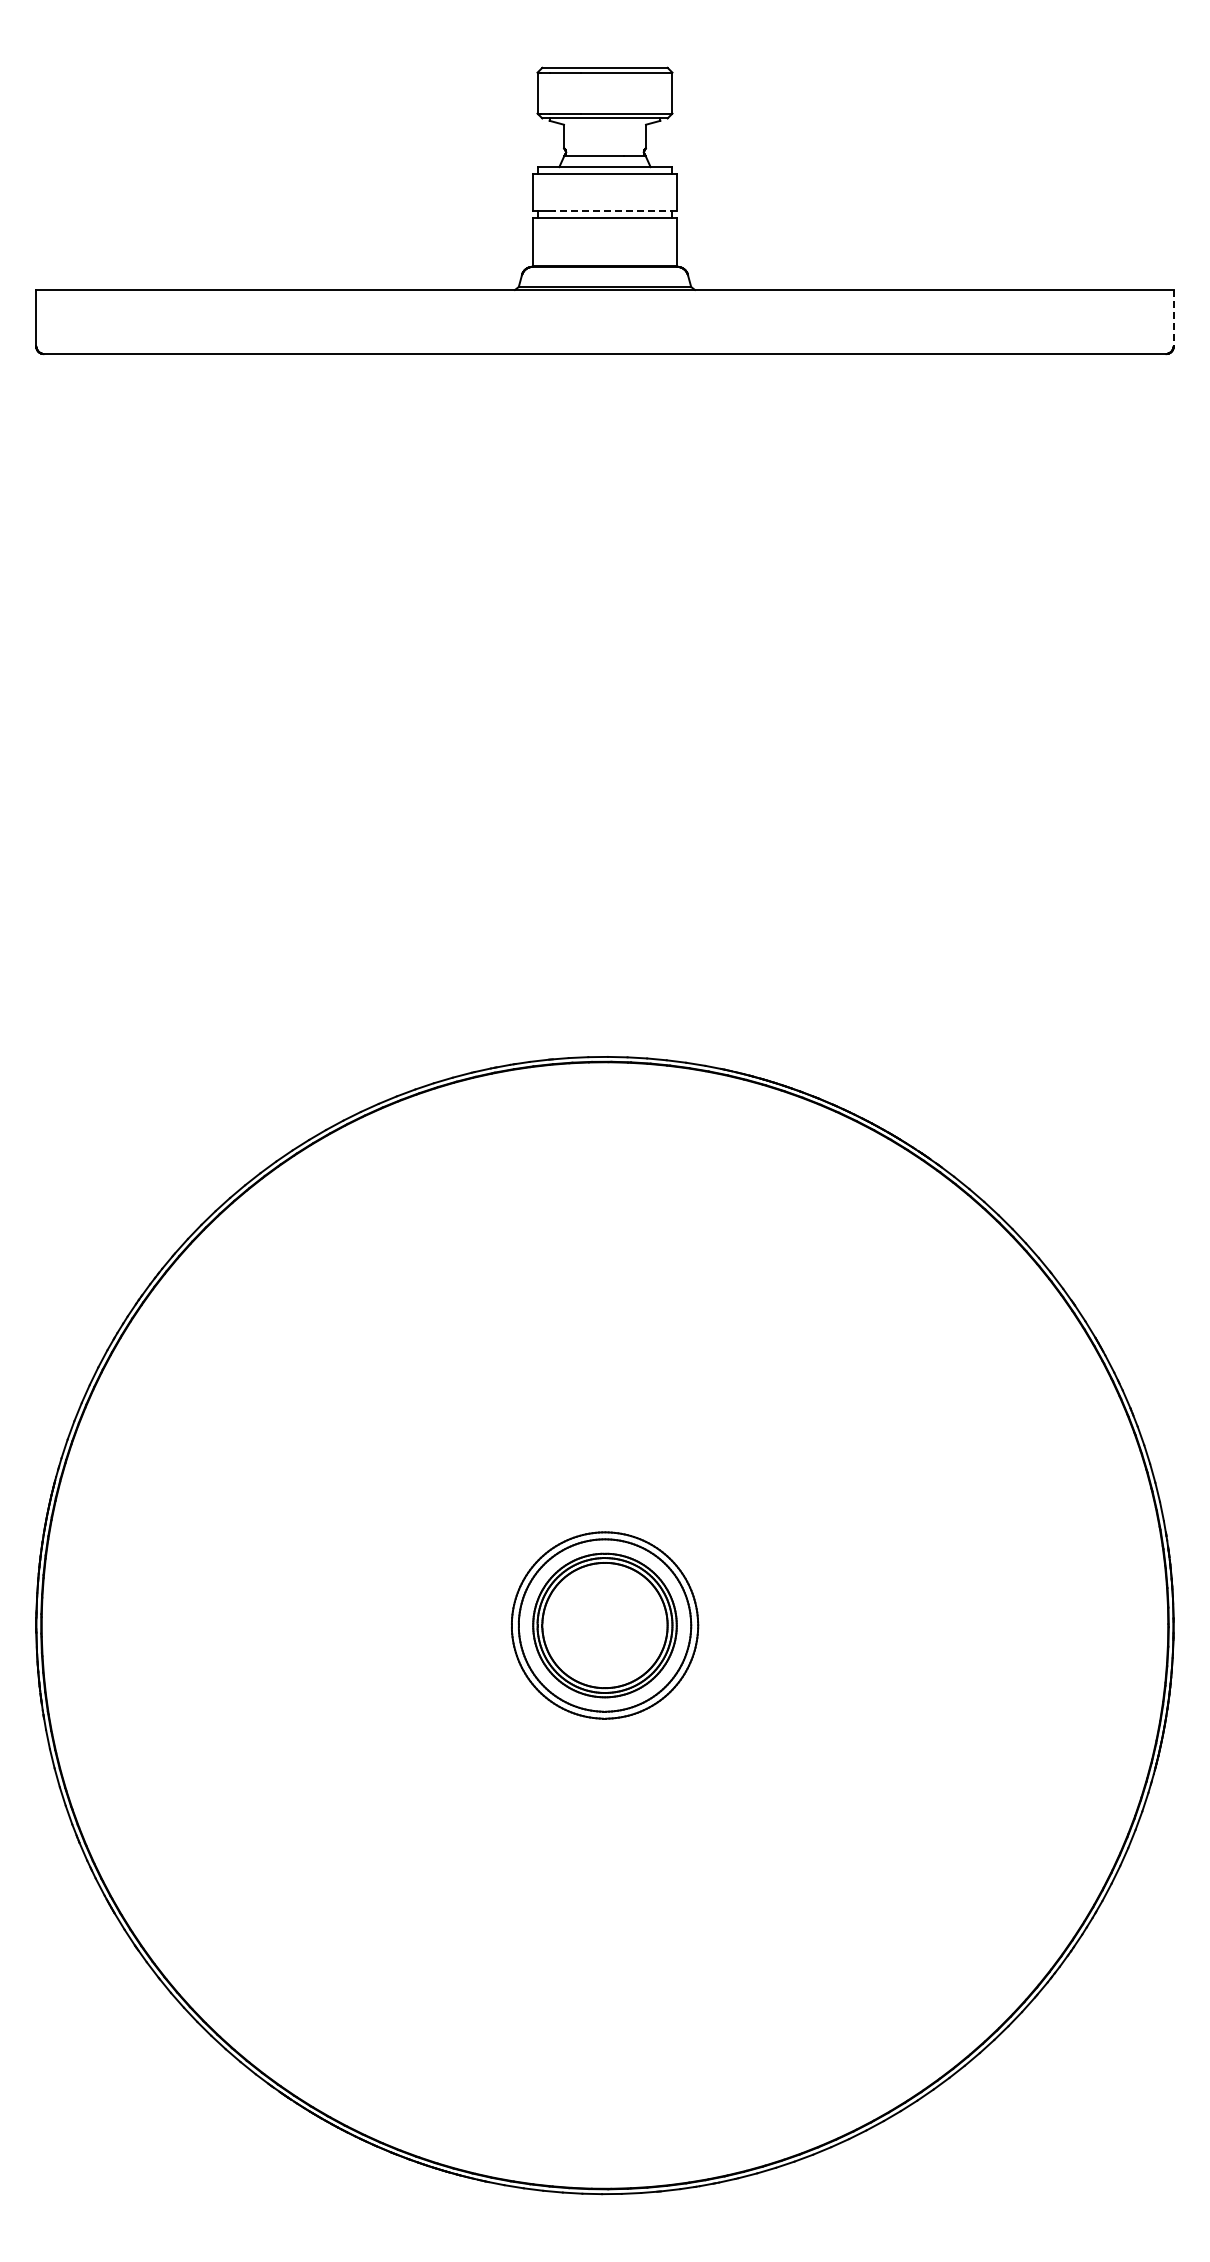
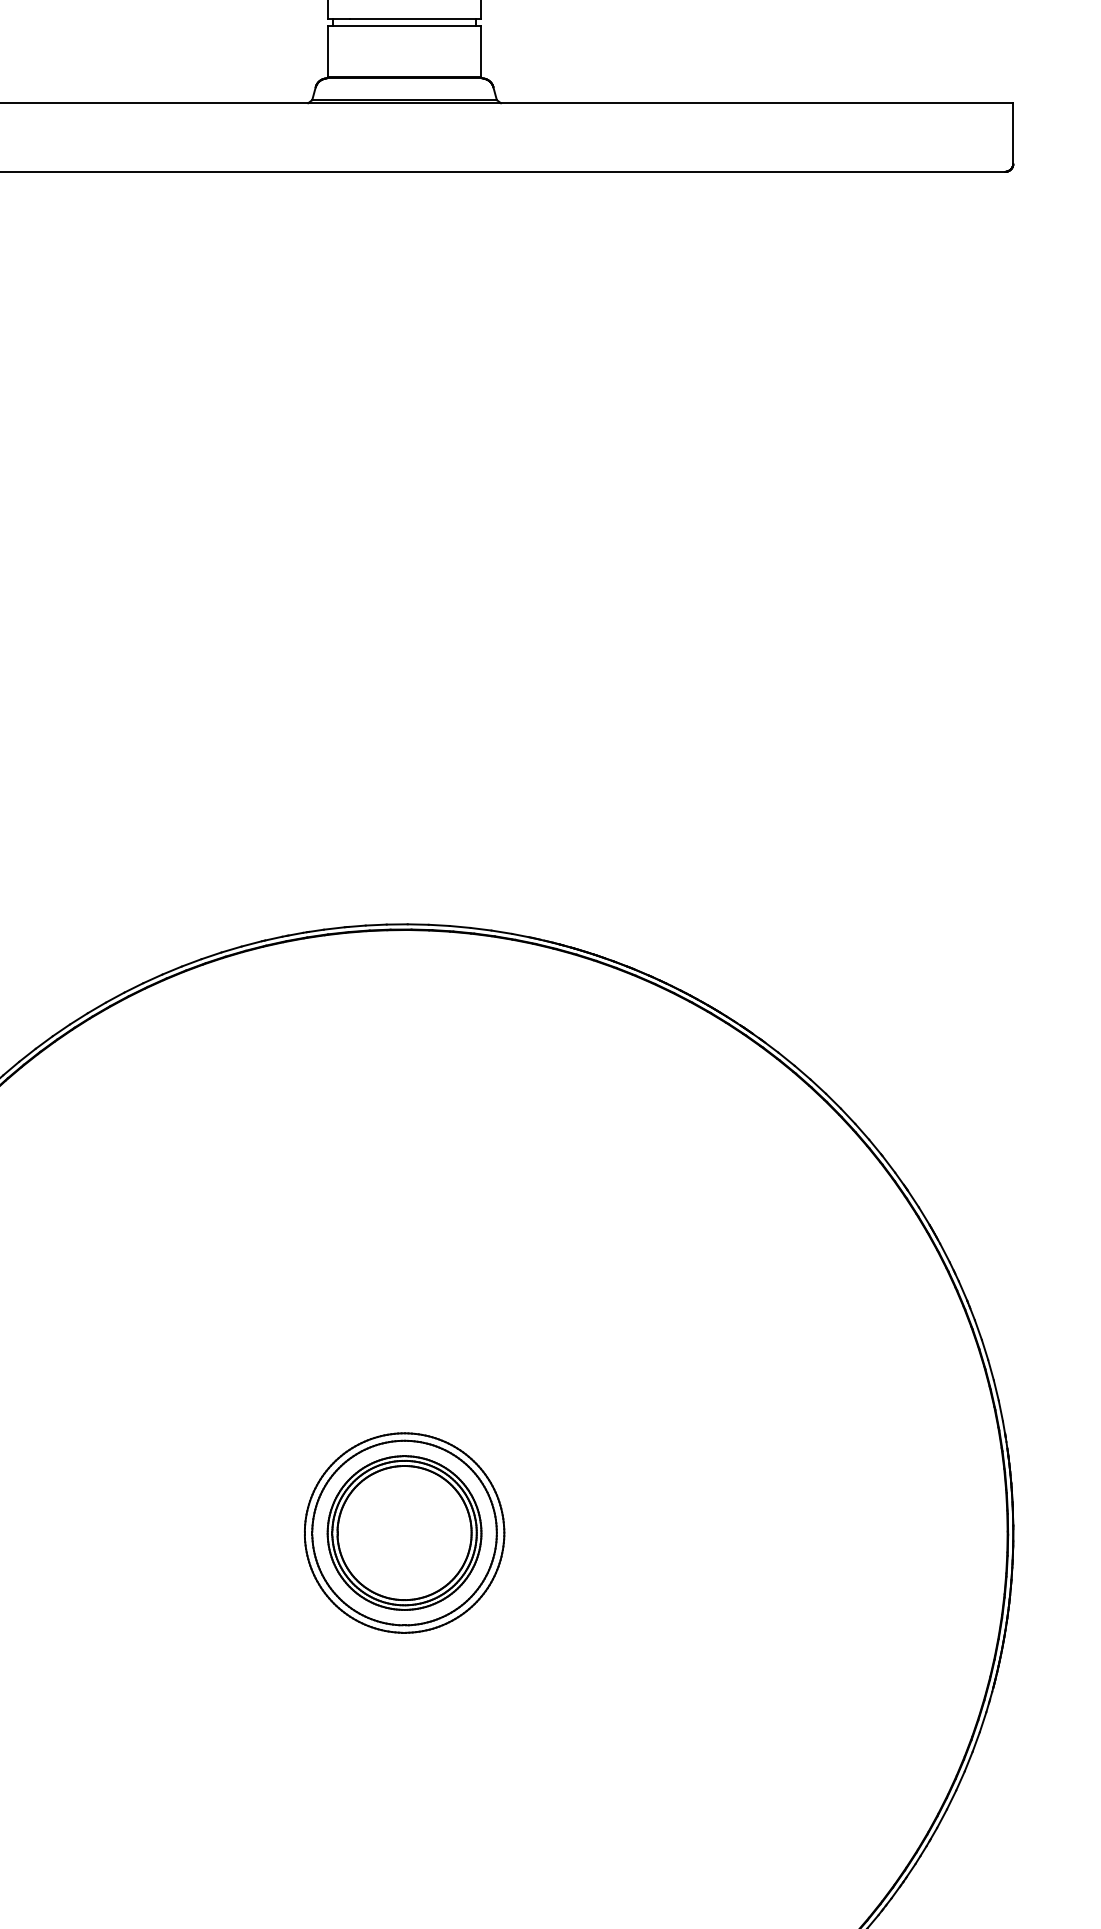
line: (615, 211) -> (415, 19), dashed -> solid
line: (1173, 318) -> (1013, 133), dashed -> solid

